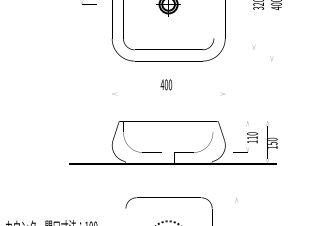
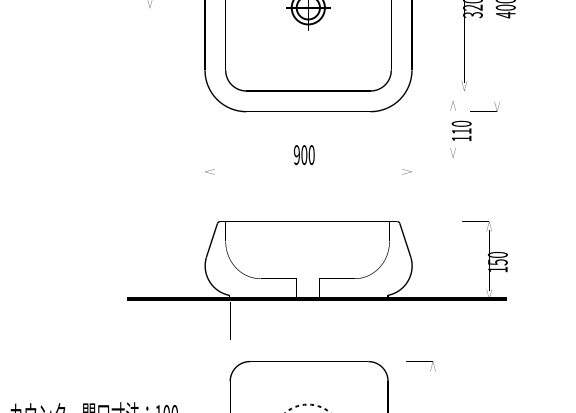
text: (162, 84) -> (297, 154), 400 -> 900
text: (245, 136) -> (448, 128), moved

